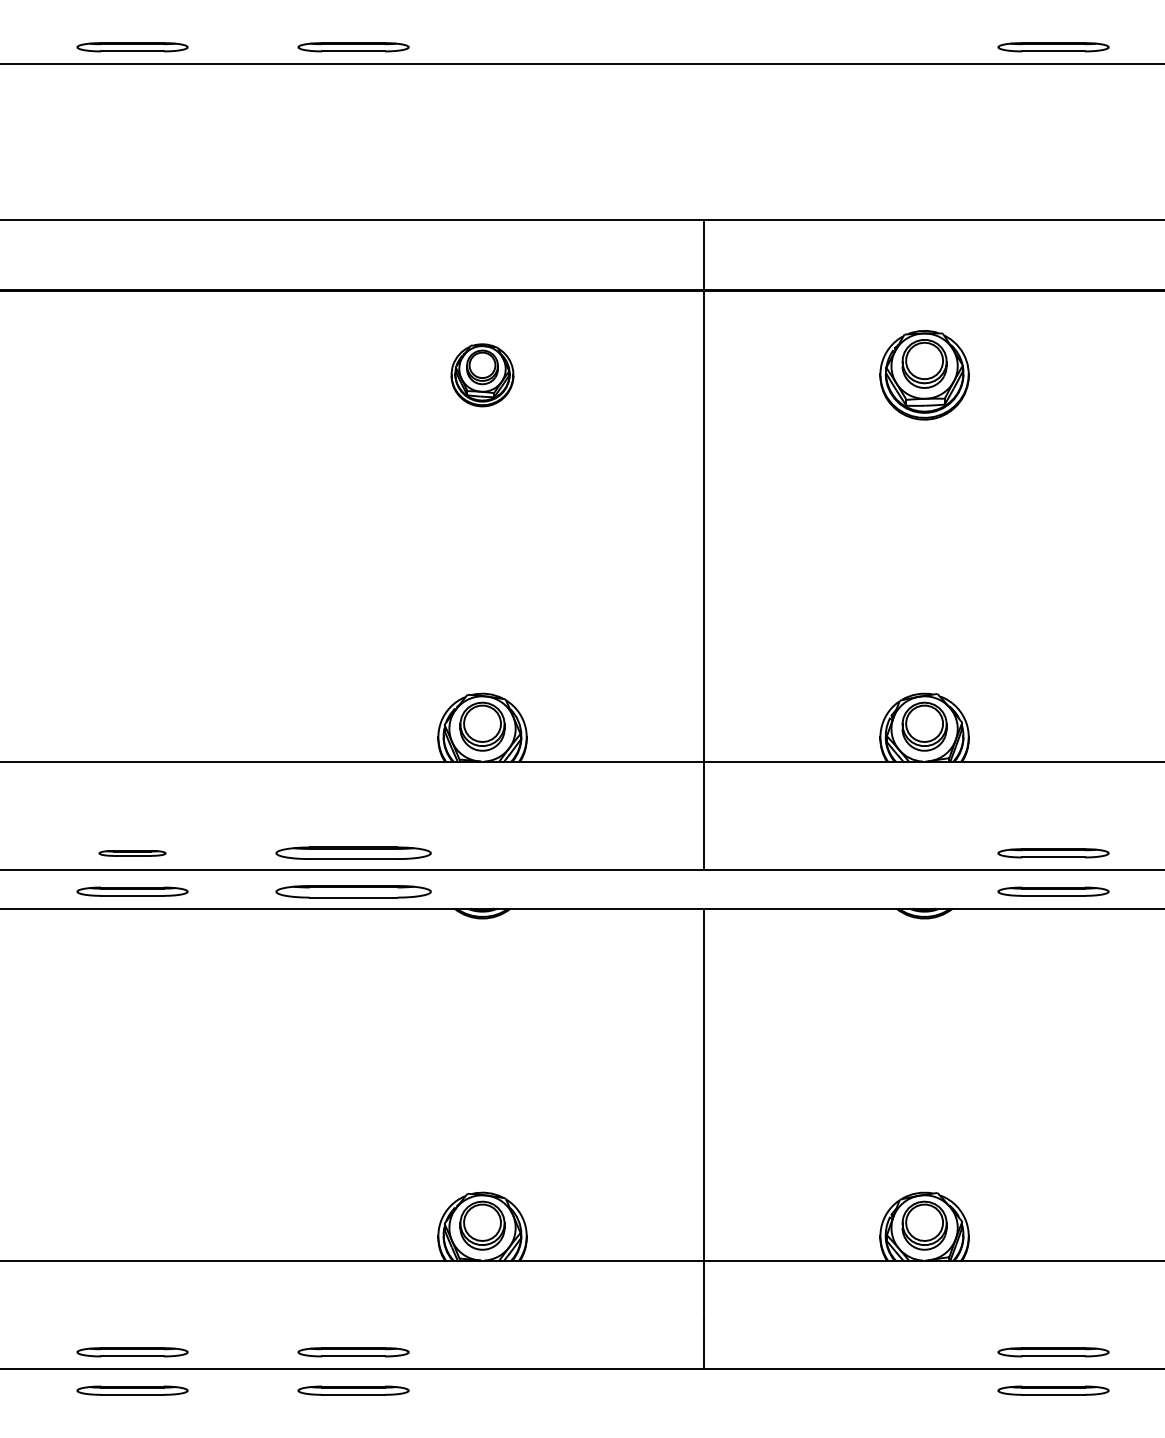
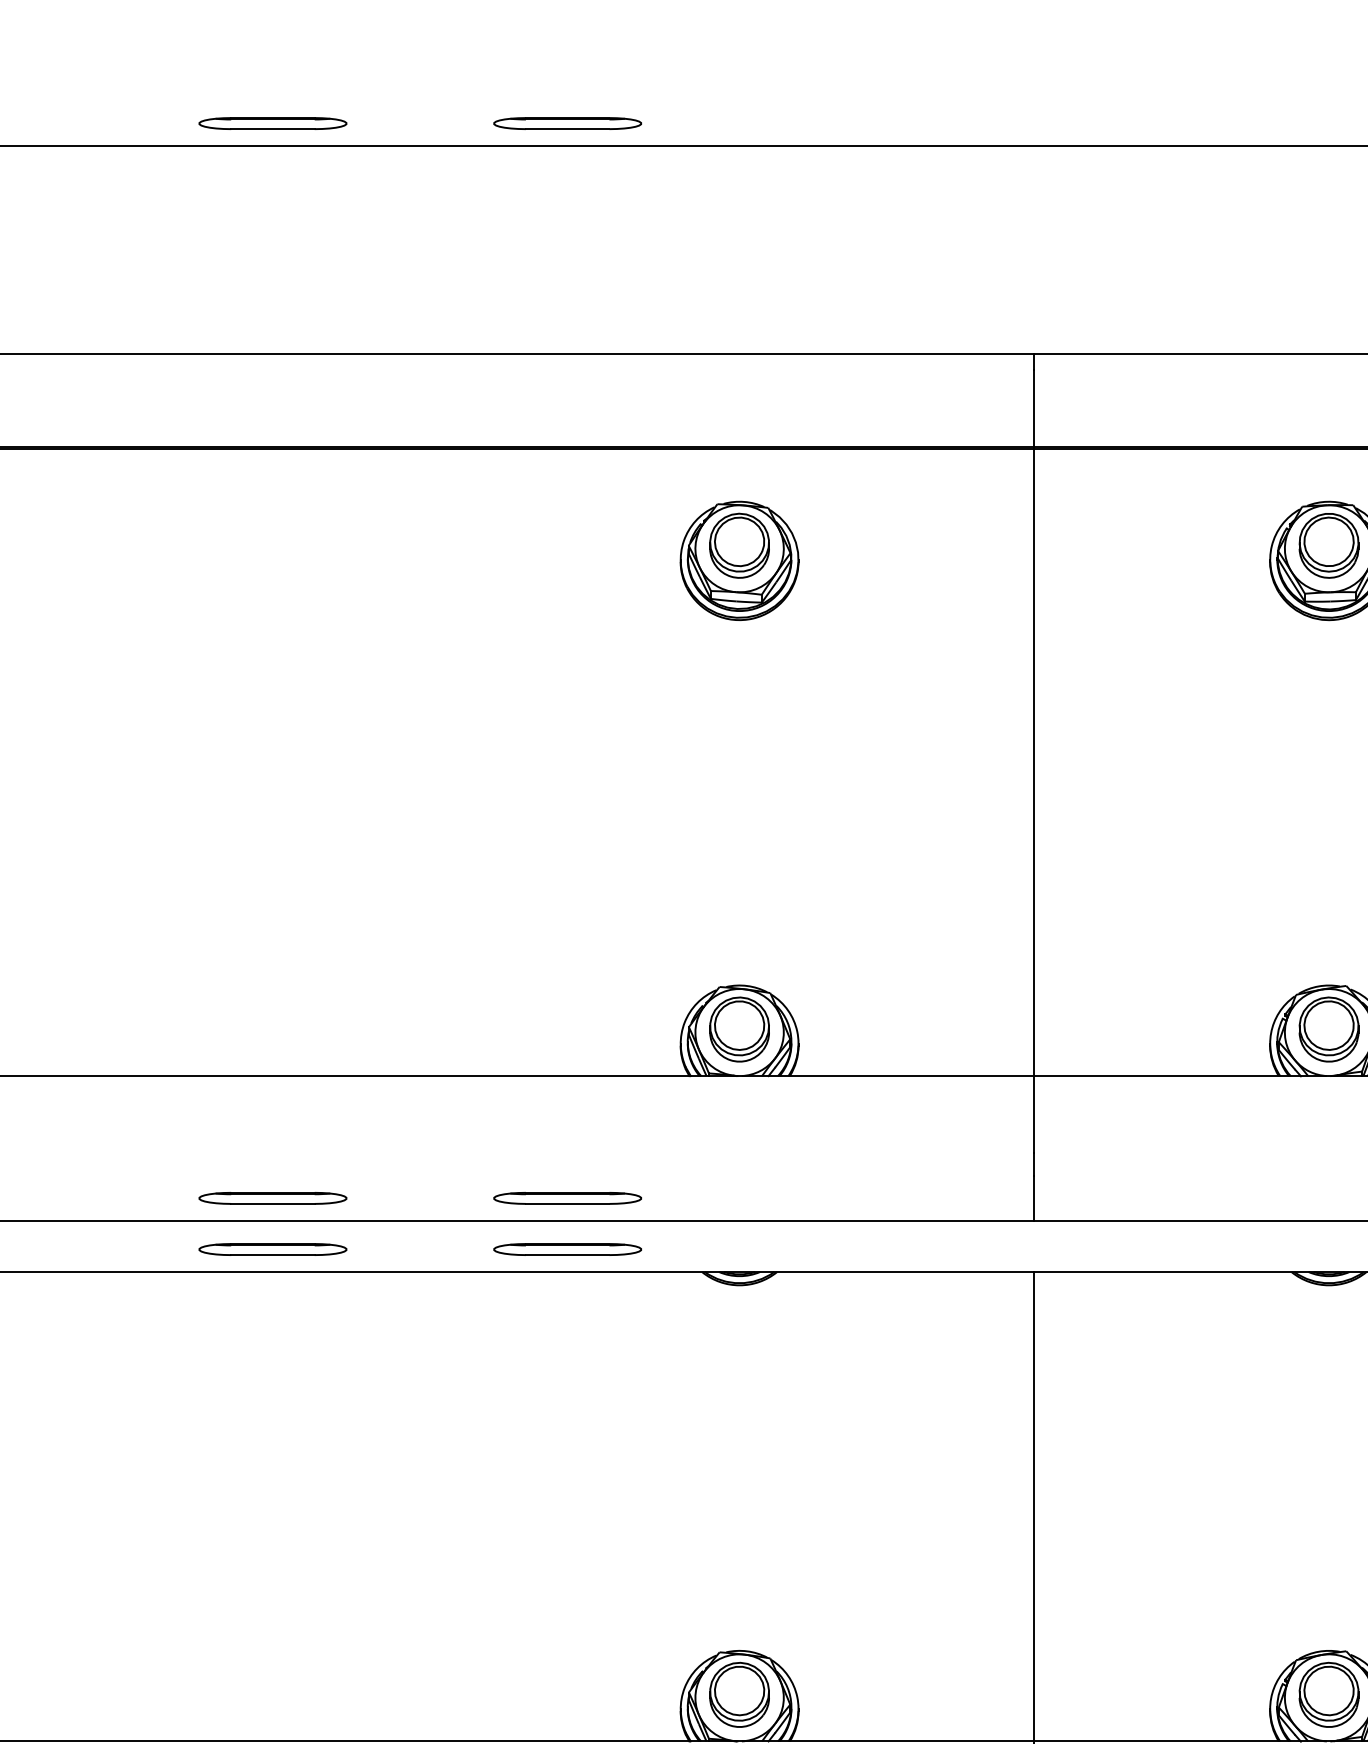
part: (482, 375) -> (739, 561), size x1.43
part: (132, 853) -> (272, 1198), size x1.67
part: (353, 853) -> (567, 1198), size x0.71
part: (353, 891) -> (567, 1249), size x0.71

